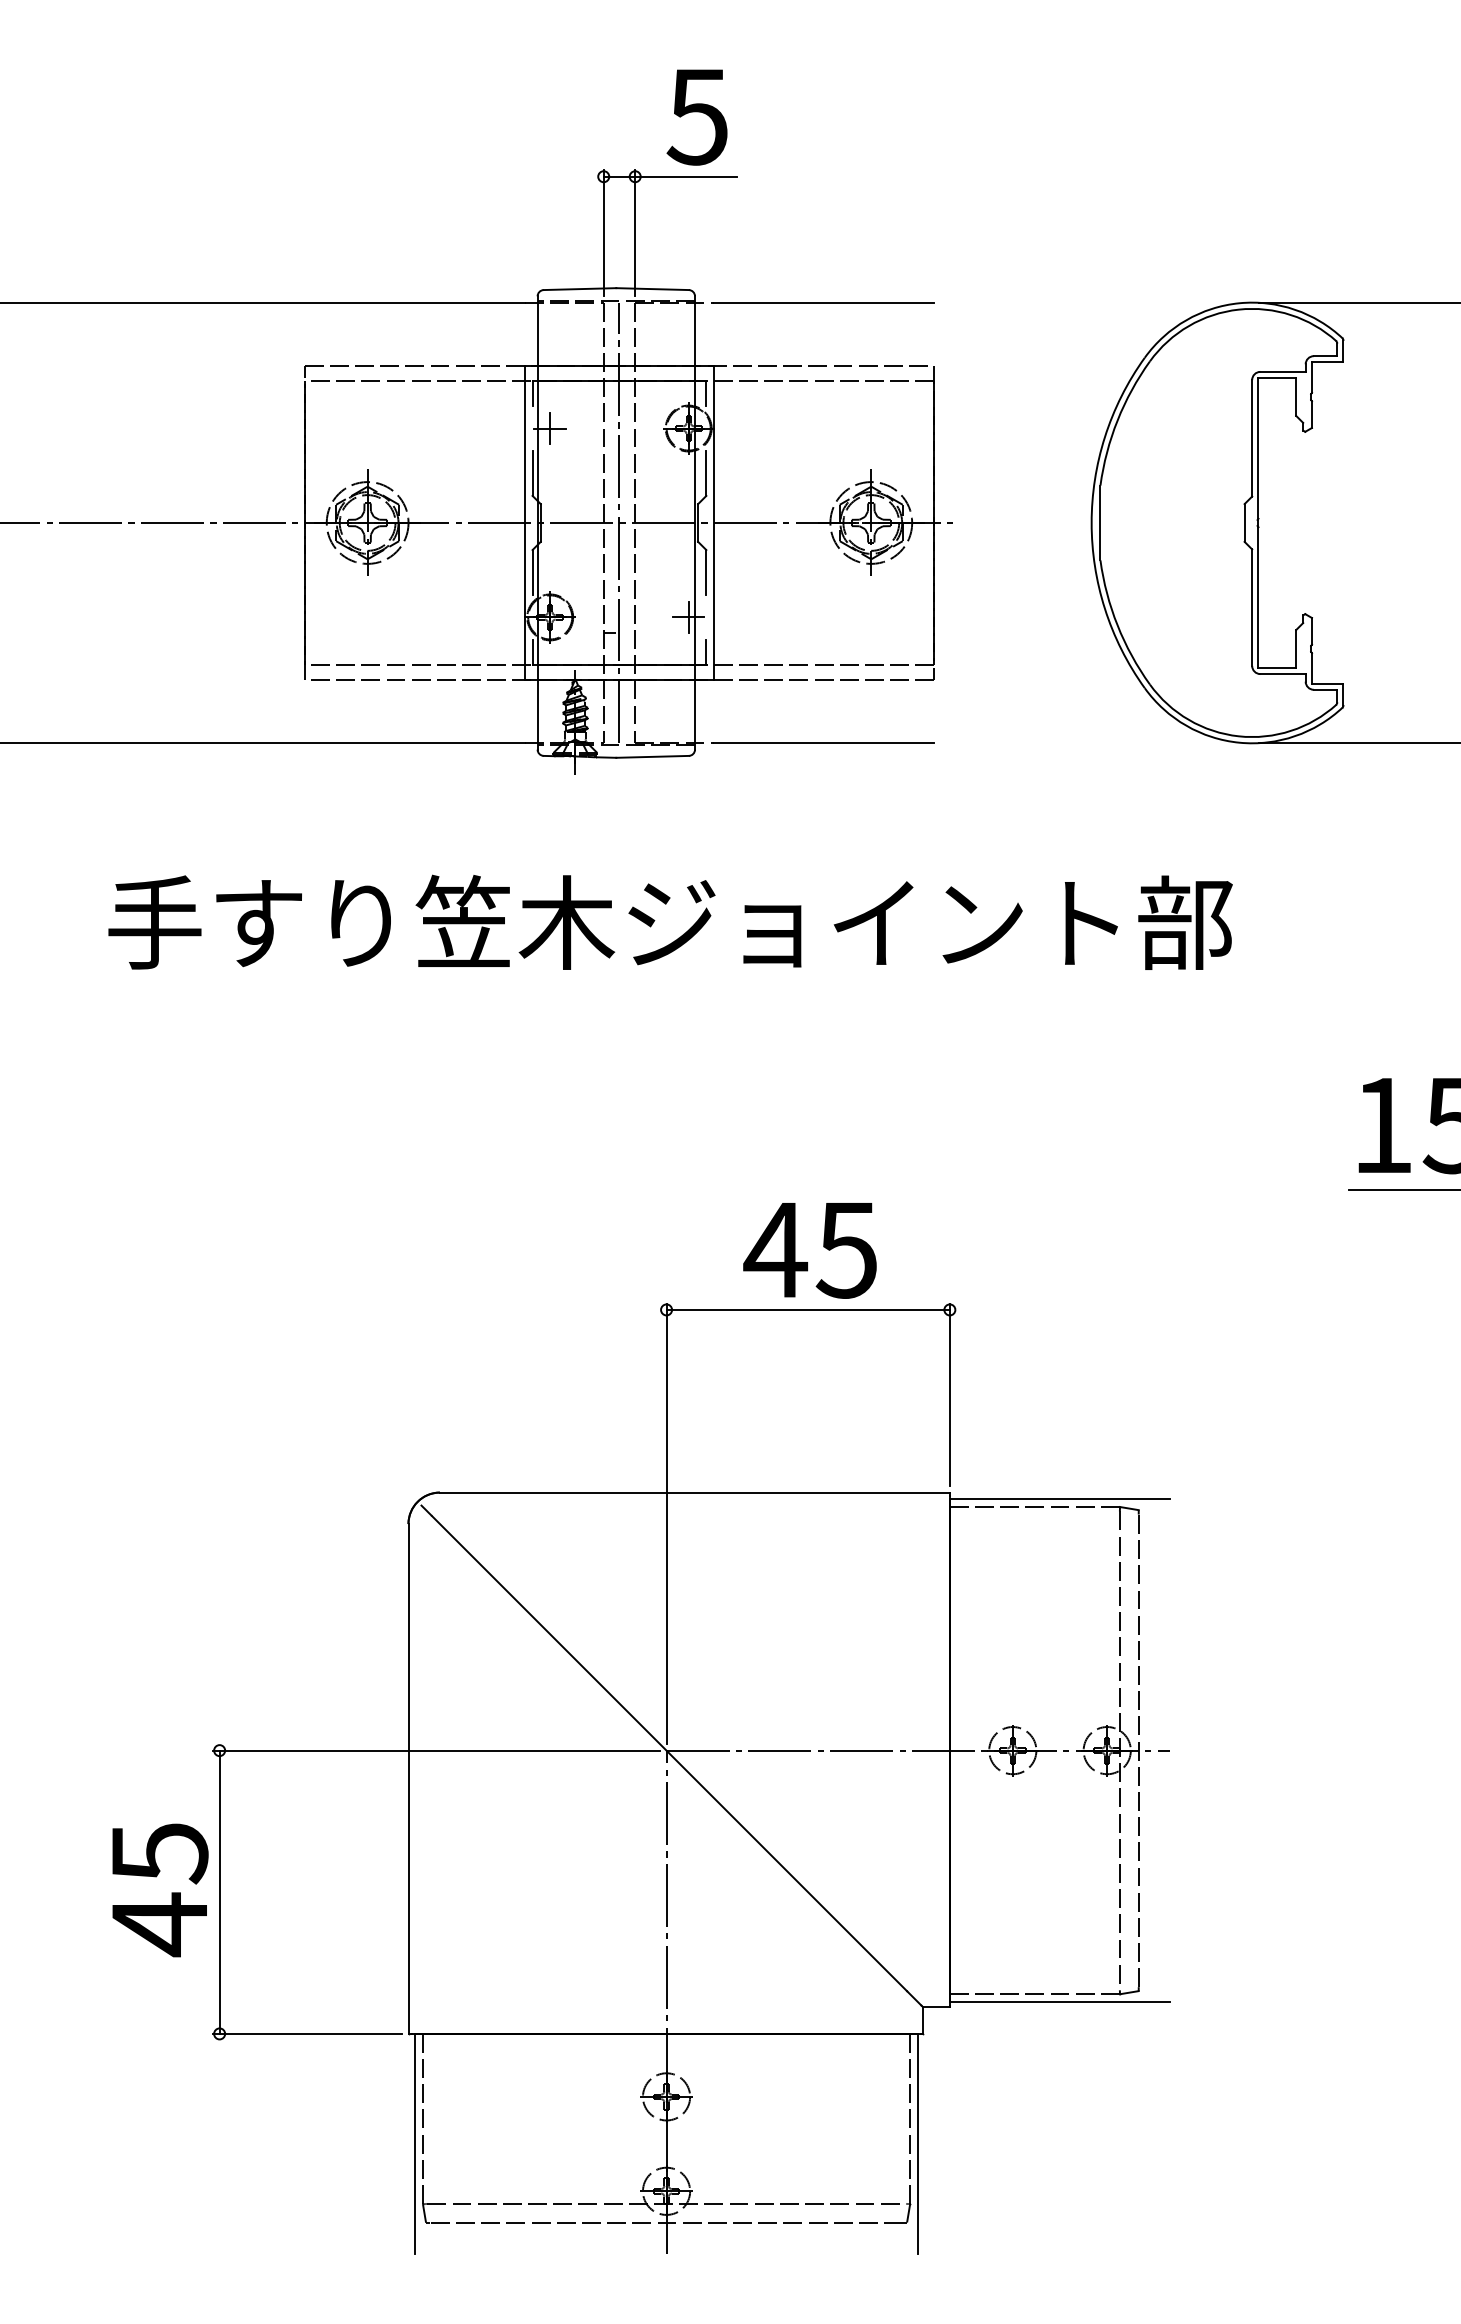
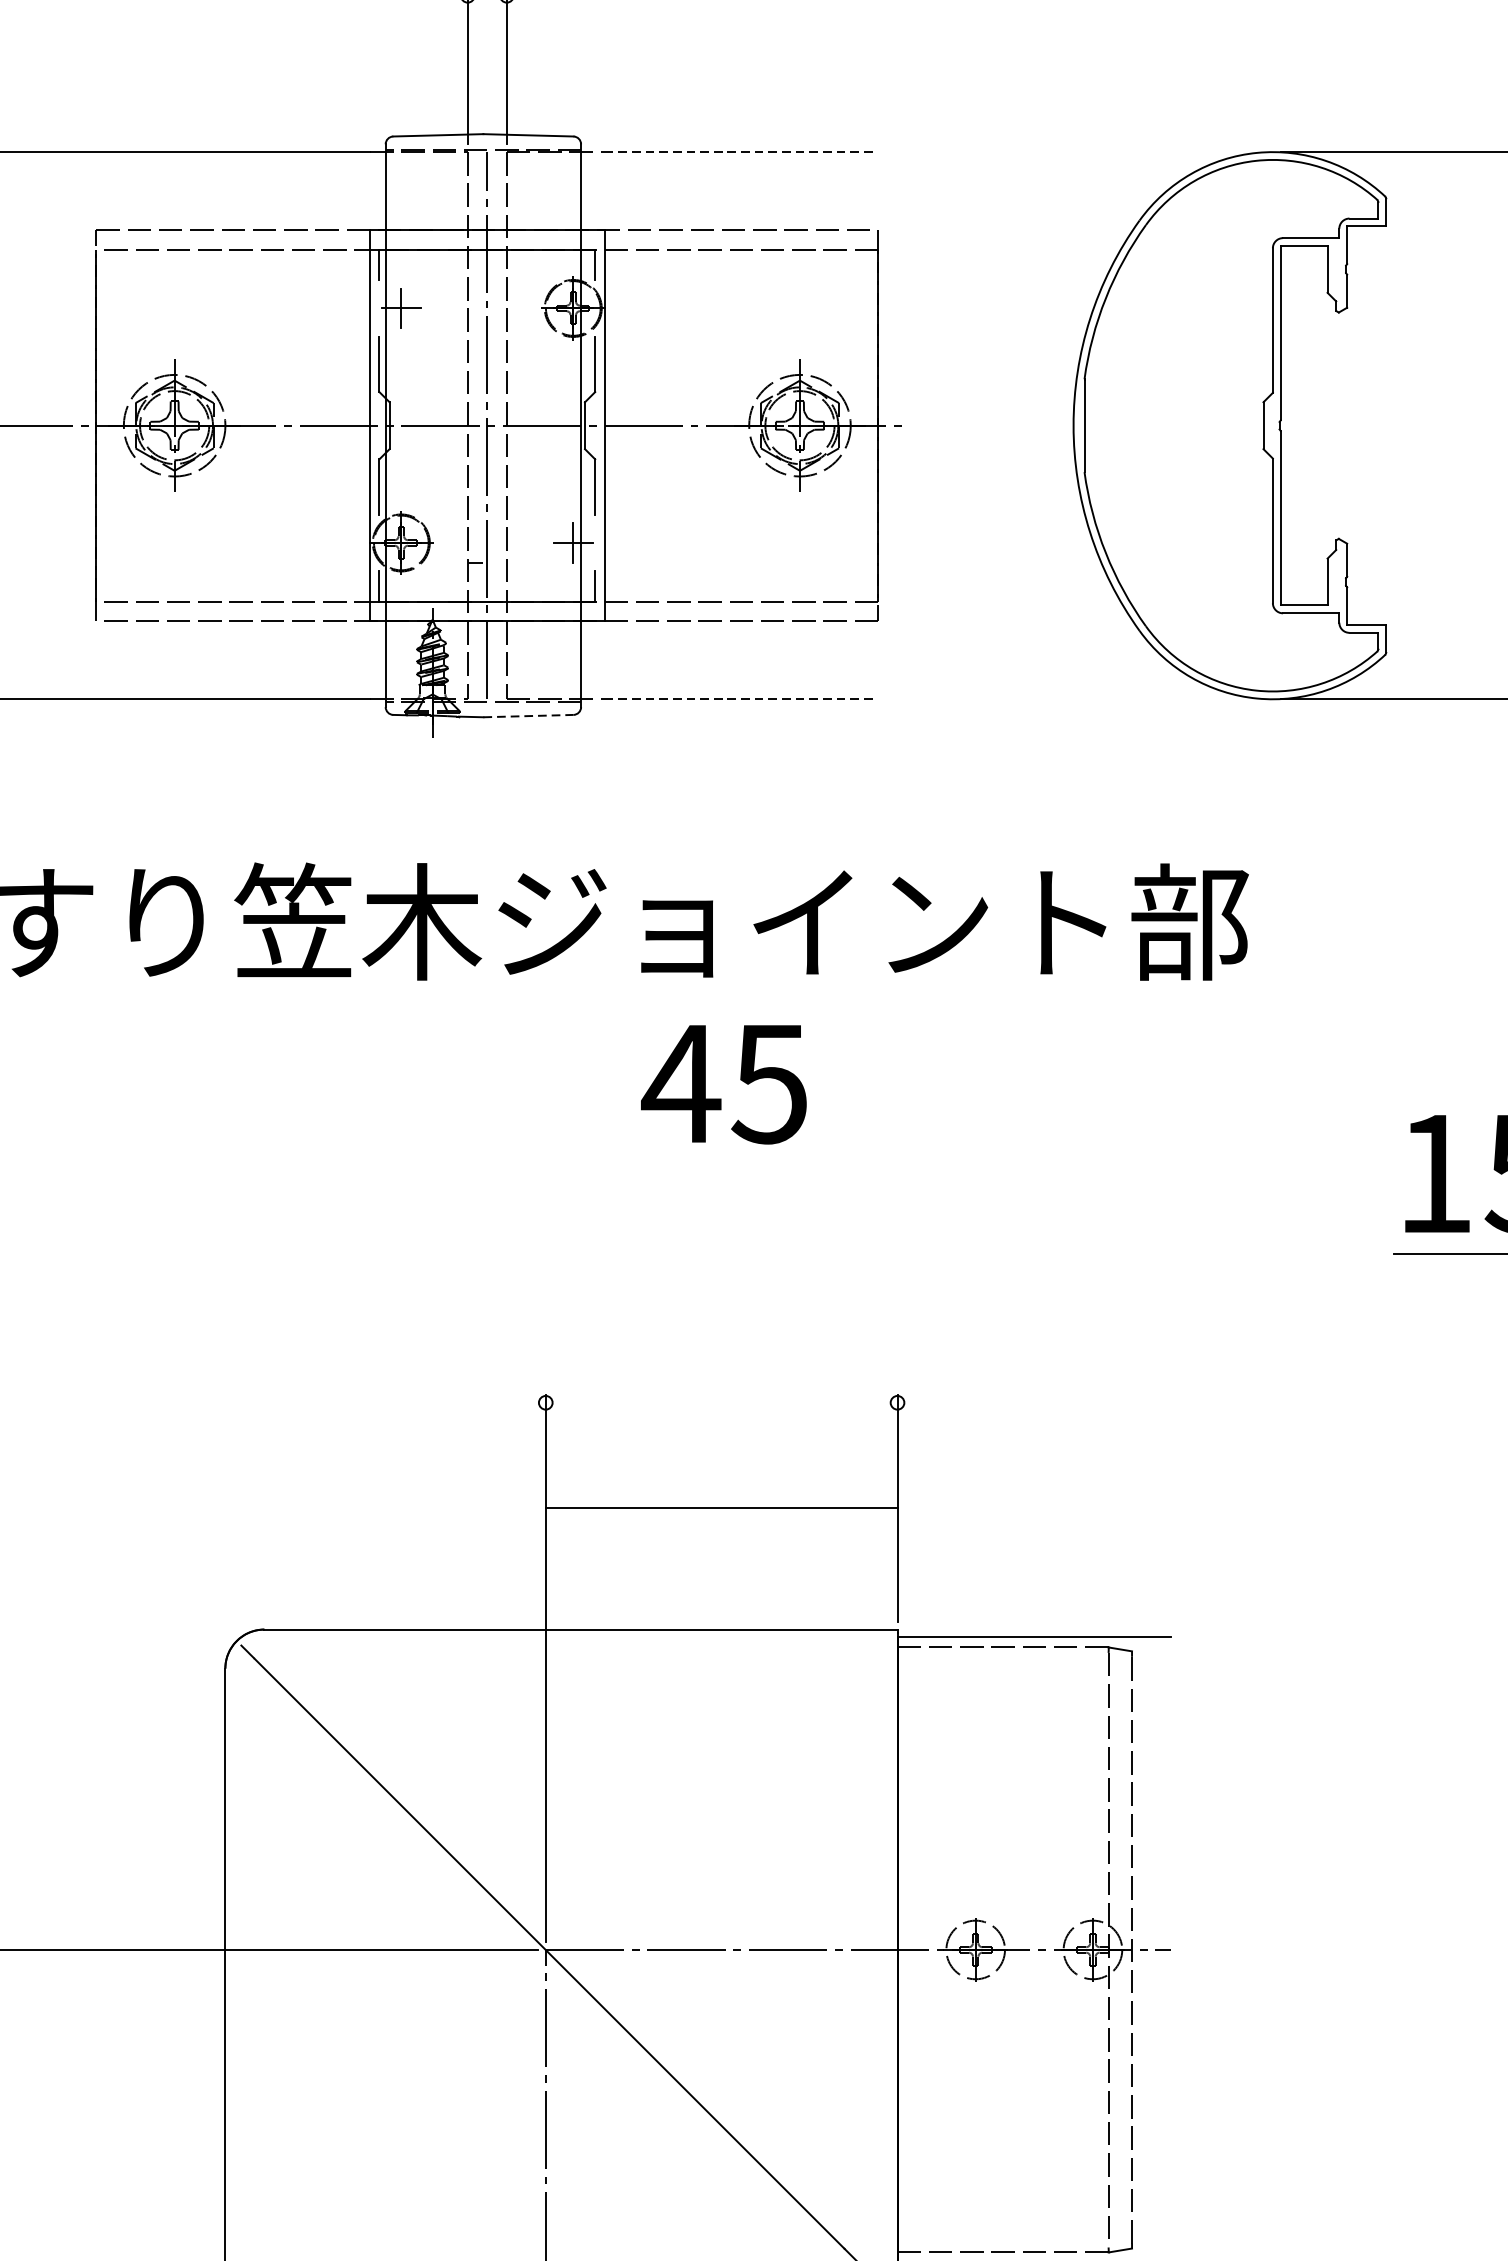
line: (824, 302) -> (741, 151), solid -> dashed
line: (824, 743) -> (741, 699), solid -> dashed
line: (653, 756) -> (529, 715), solid -> dashed
text: (809, 1250) -> (723, 1084), moved
line: (807, 1309) -> (720, 1507), moved

